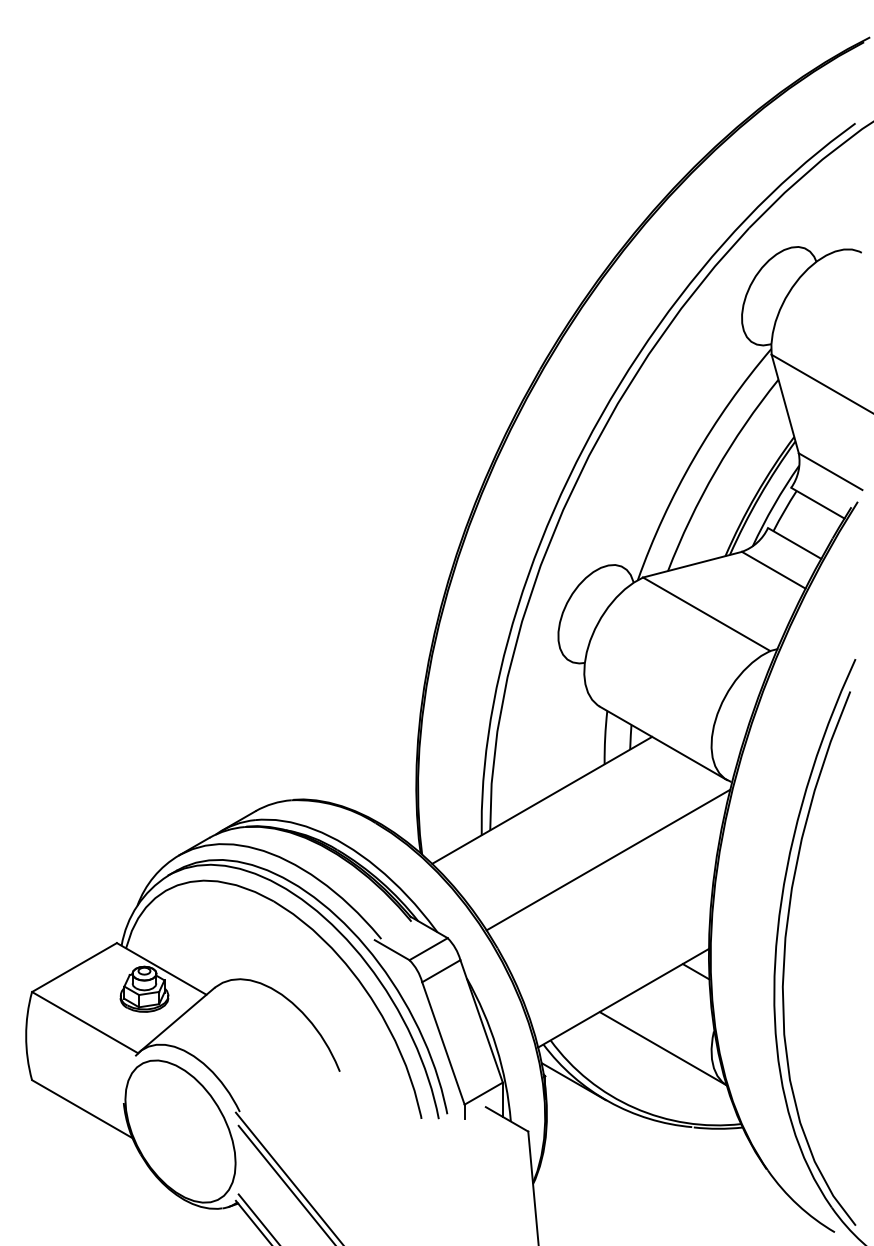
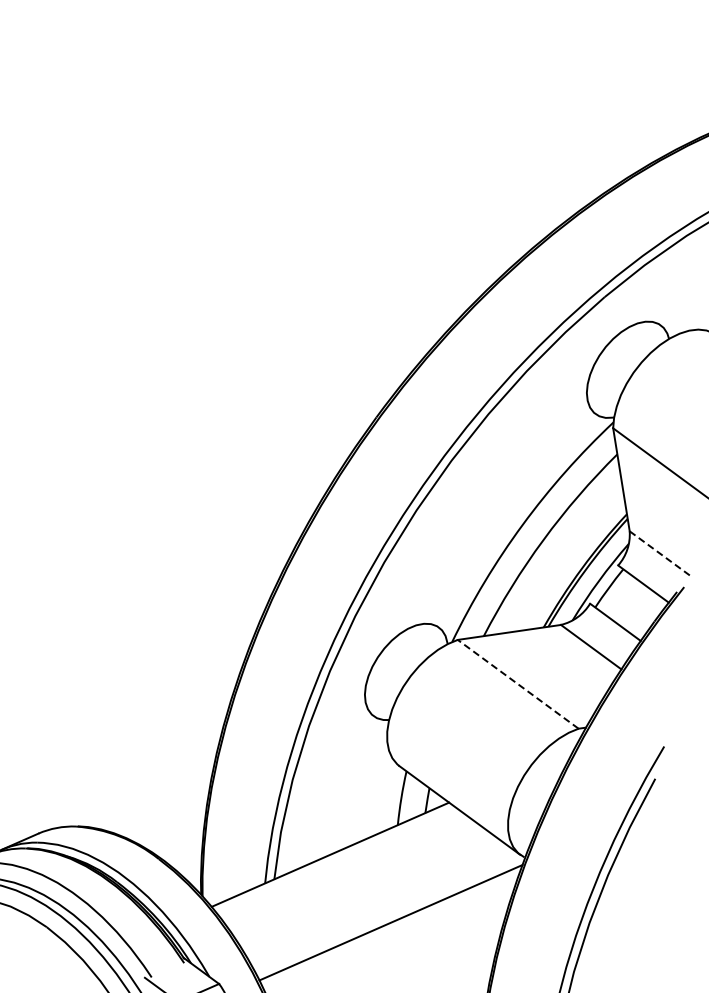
line: (830, 471) -> (659, 553), solid -> dashed
line: (706, 614) -> (517, 684), solid -> dashed

